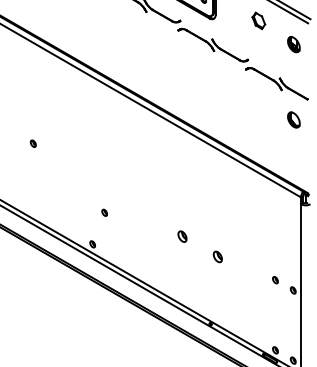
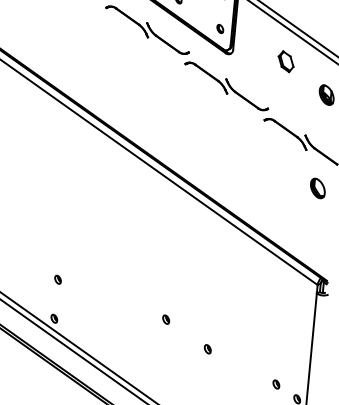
part: (104, 212) -> (57, 279), moved
part: (181, 236) -> (165, 319), size x0.62
part: (217, 257) -> (207, 349), size x0.62

